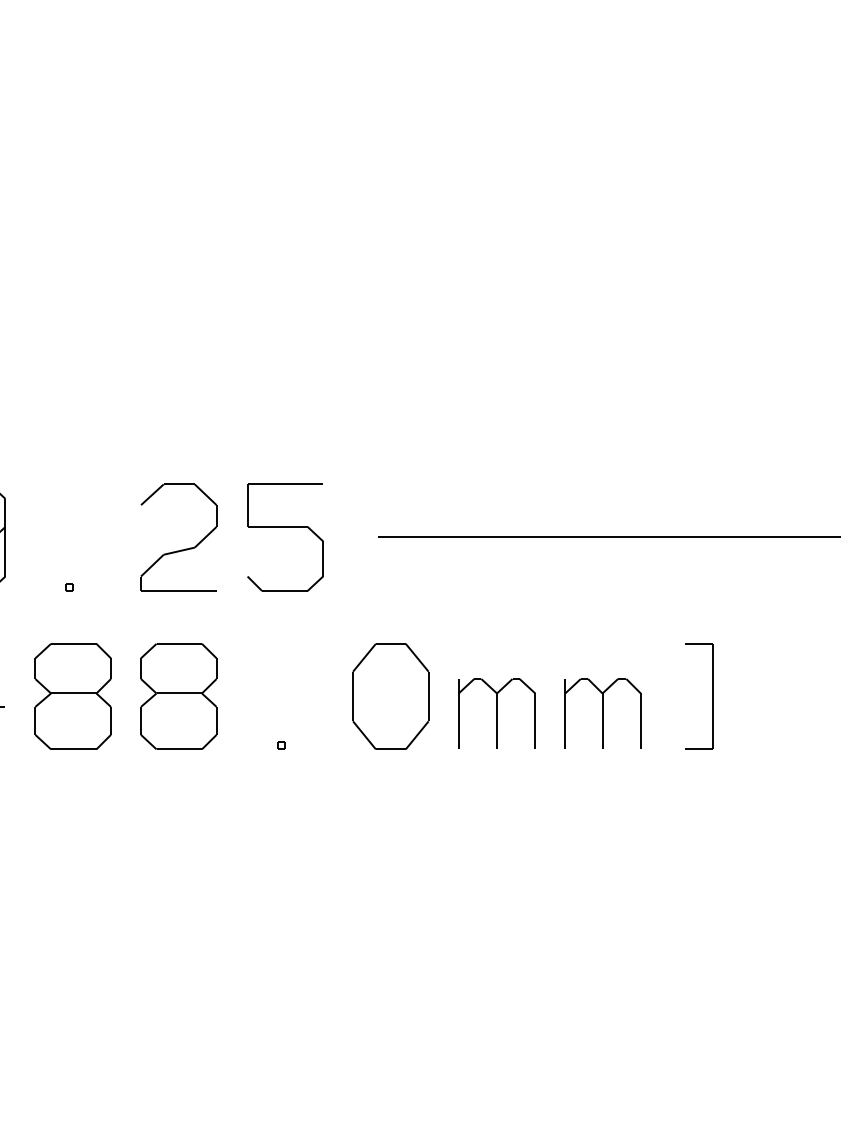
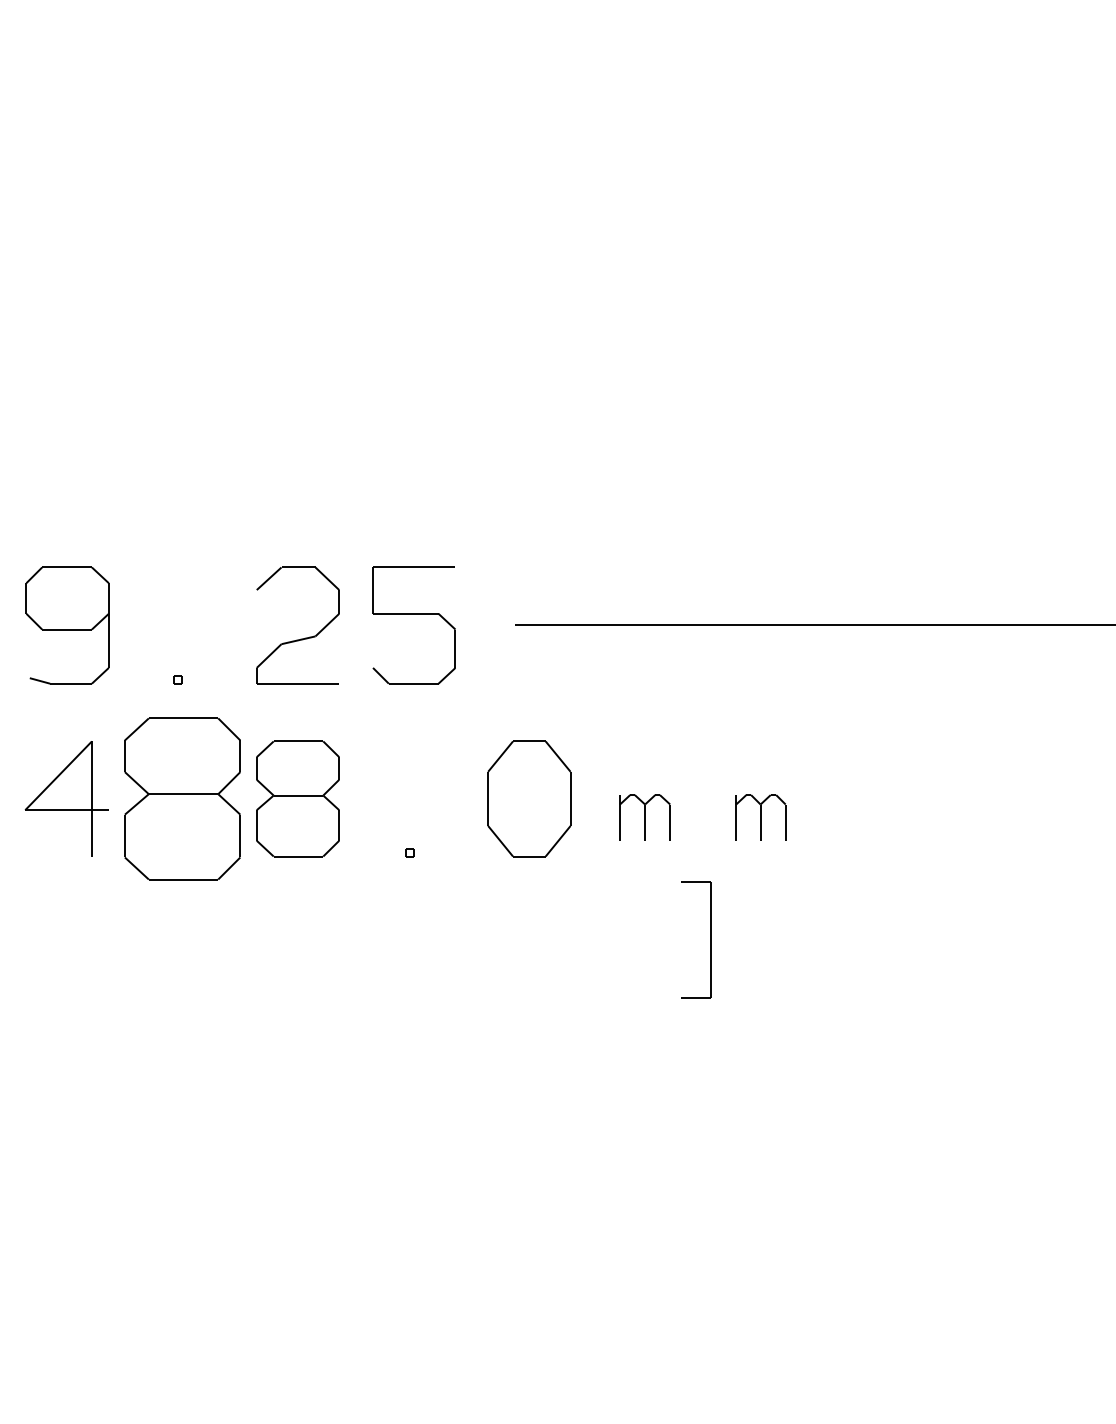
part: (72, 696) -> (182, 798), size x1.4
part: (712, 696) -> (710, 939), moved
part: (496, 713) -> (644, 817), size x0.6
part: (602, 713) -> (760, 817), size x0.6

